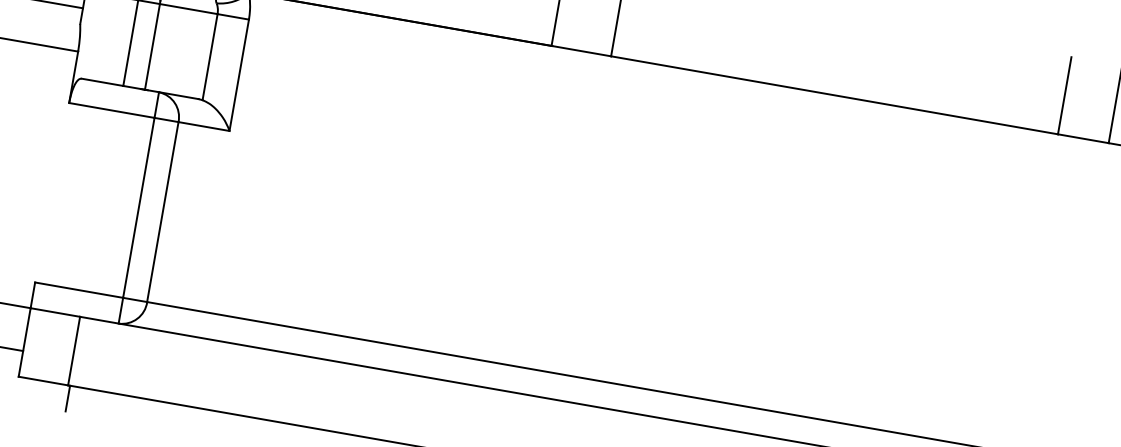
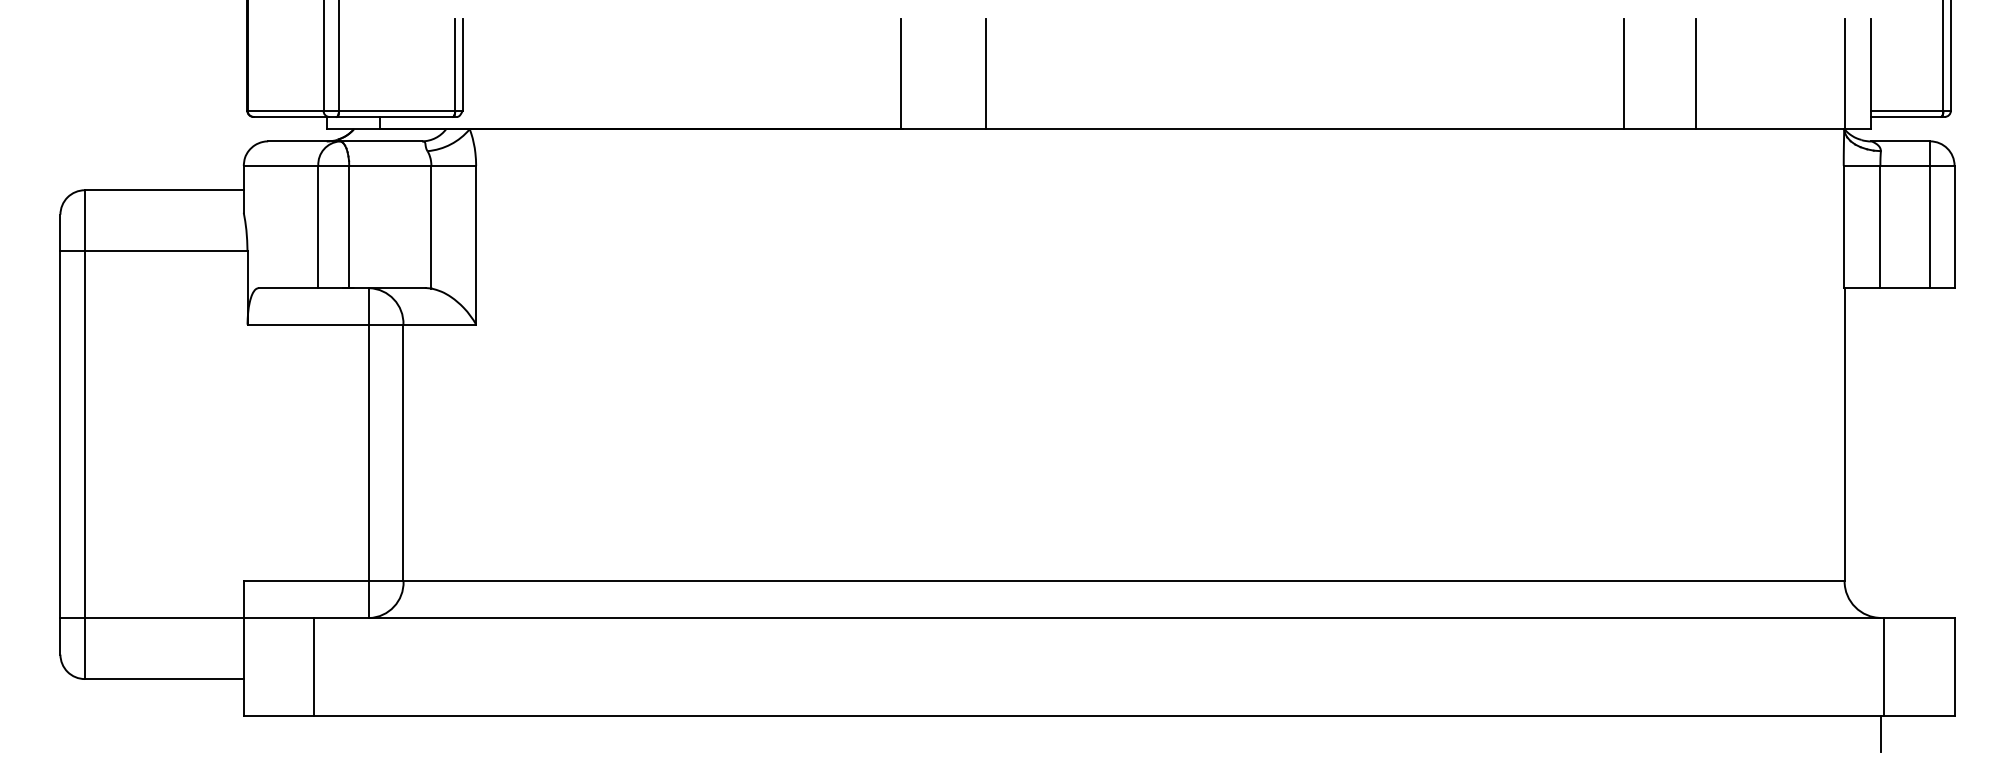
line: (68, 398) -> (317, 733), removed

